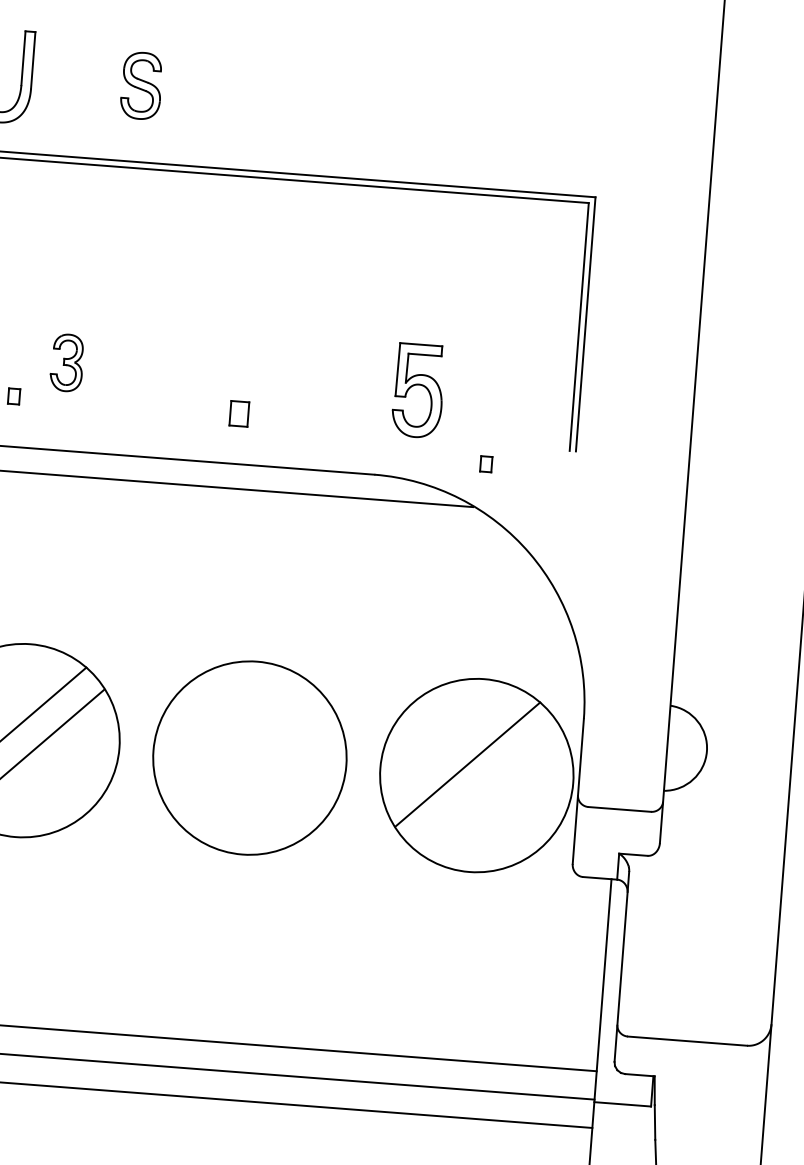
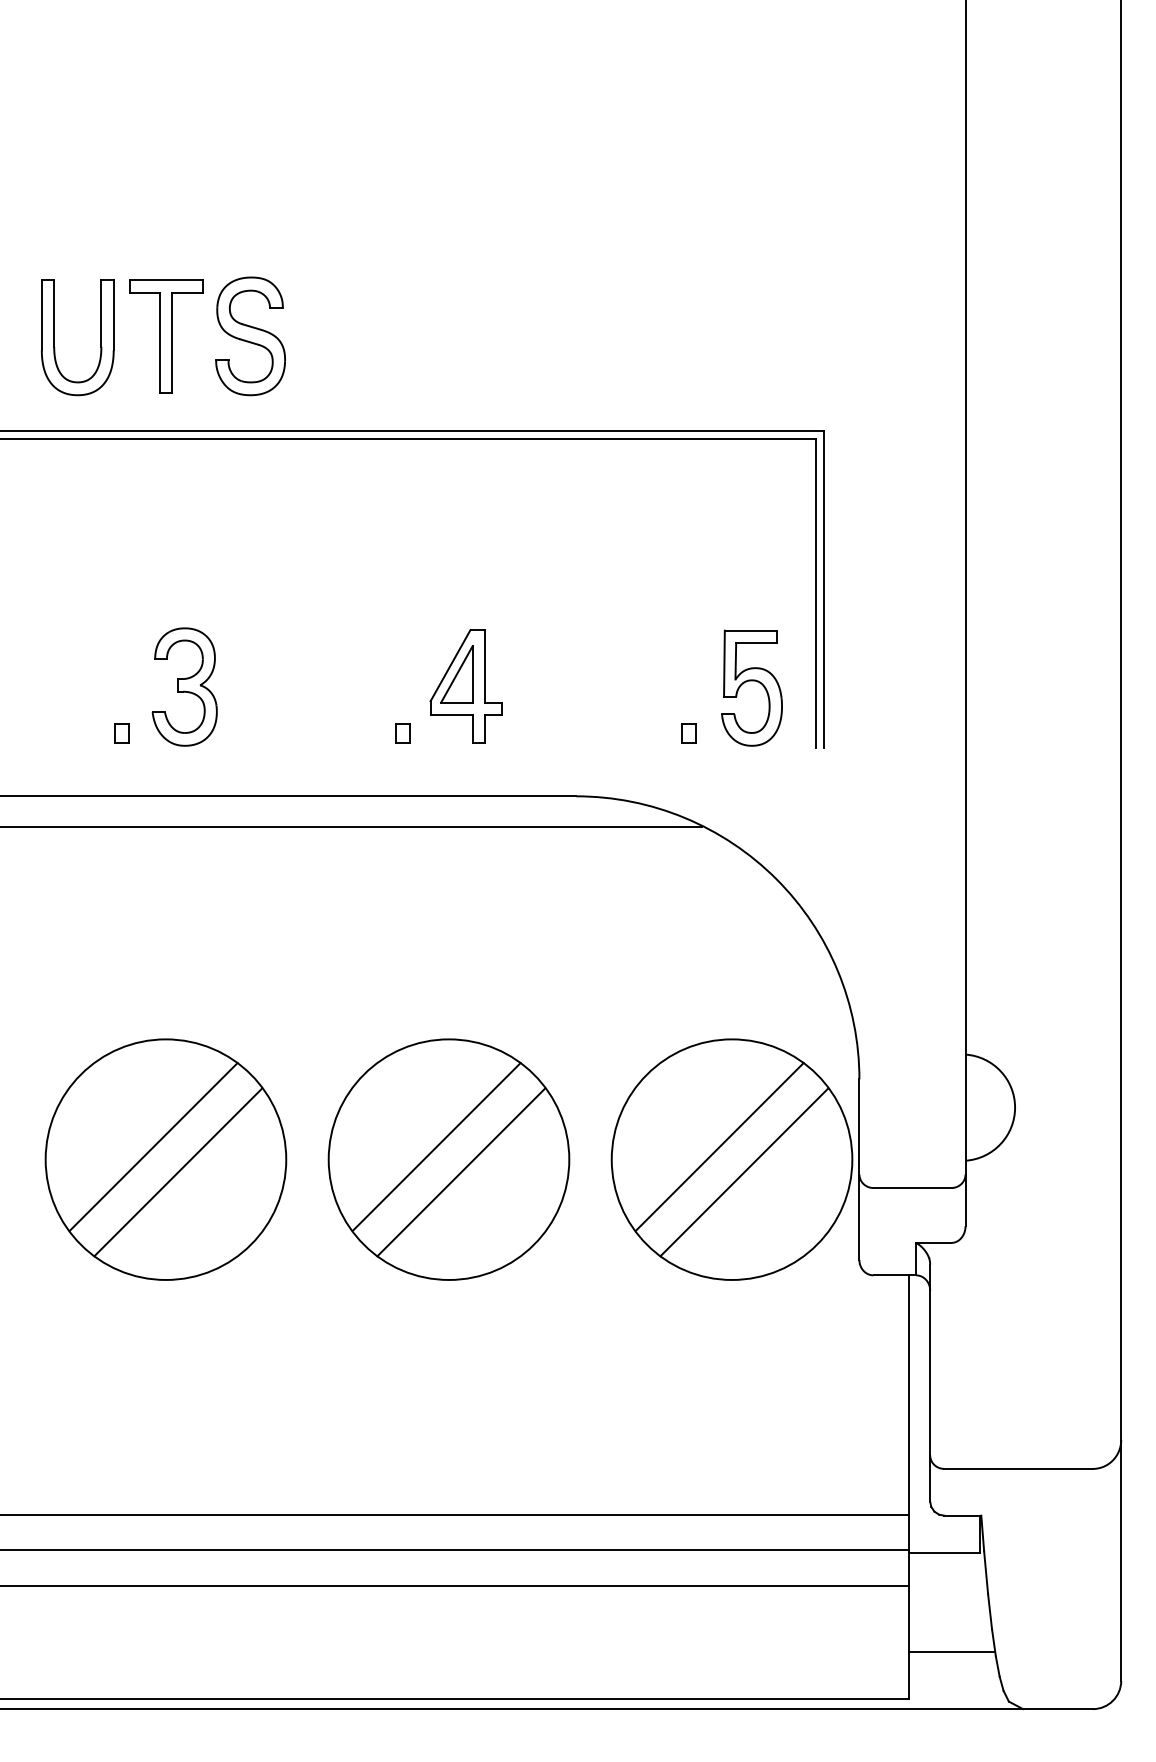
part: (74, 80) -> (166, 336), added
part: (141, 85) -> (250, 336), size x1.43
part: (67, 362) -> (184, 686), size x1.67
part: (292, 379) -> (465, 686), added
part: (418, 390) -> (751, 687), moved
part: (238, 413) -> (402, 733), size x0.62
part: (485, 464) -> (688, 733), moved
line: (240, 746) -> (436, 1146), added
line: (258, 769) -> (460, 1172), added
line: (485, 786) -> (743, 1172), added

